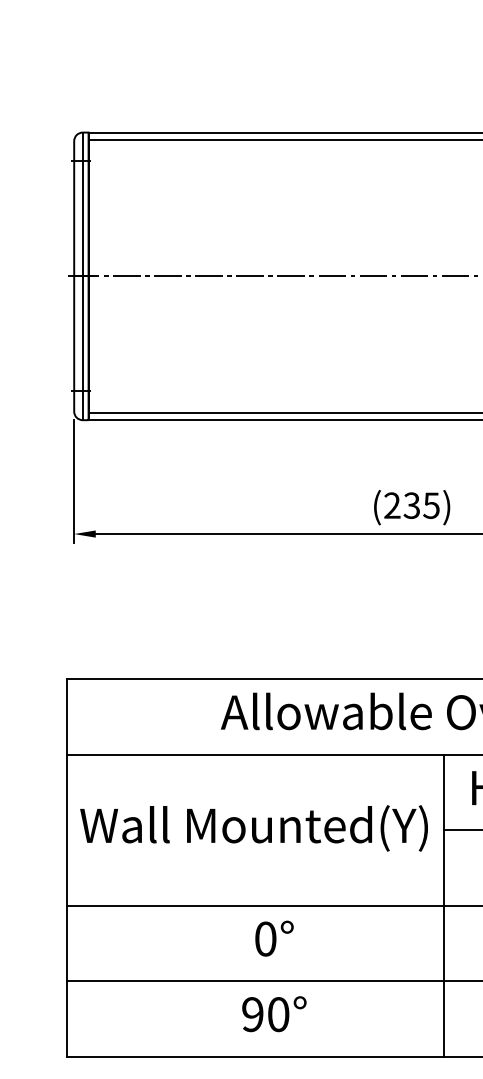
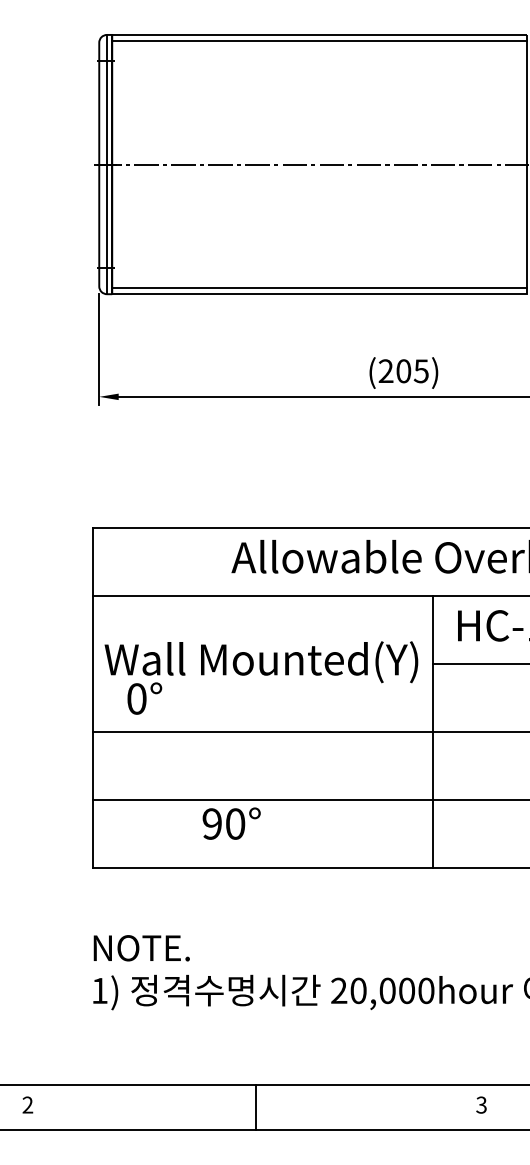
text: (411, 505) -> (403, 371), (235) -> (205)
text: (274, 938) -> (144, 698), moved
text: (274, 1013) -> (231, 823), moved

